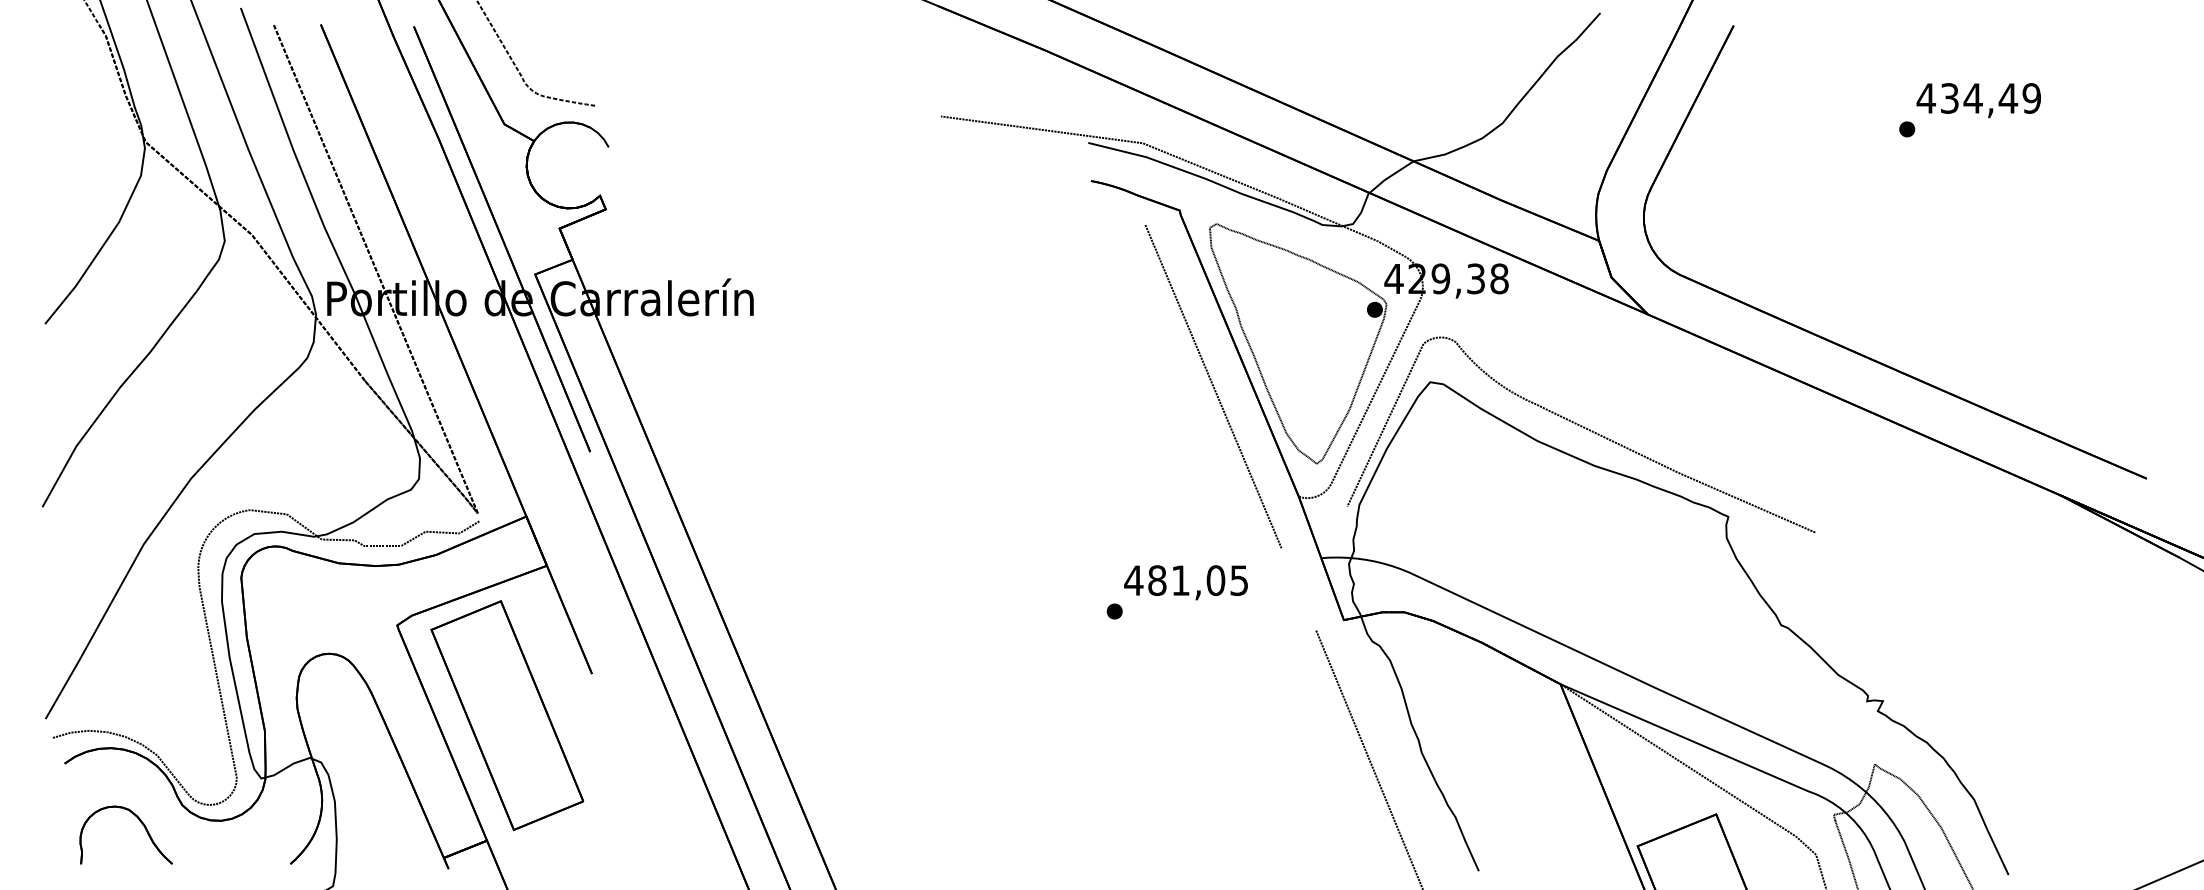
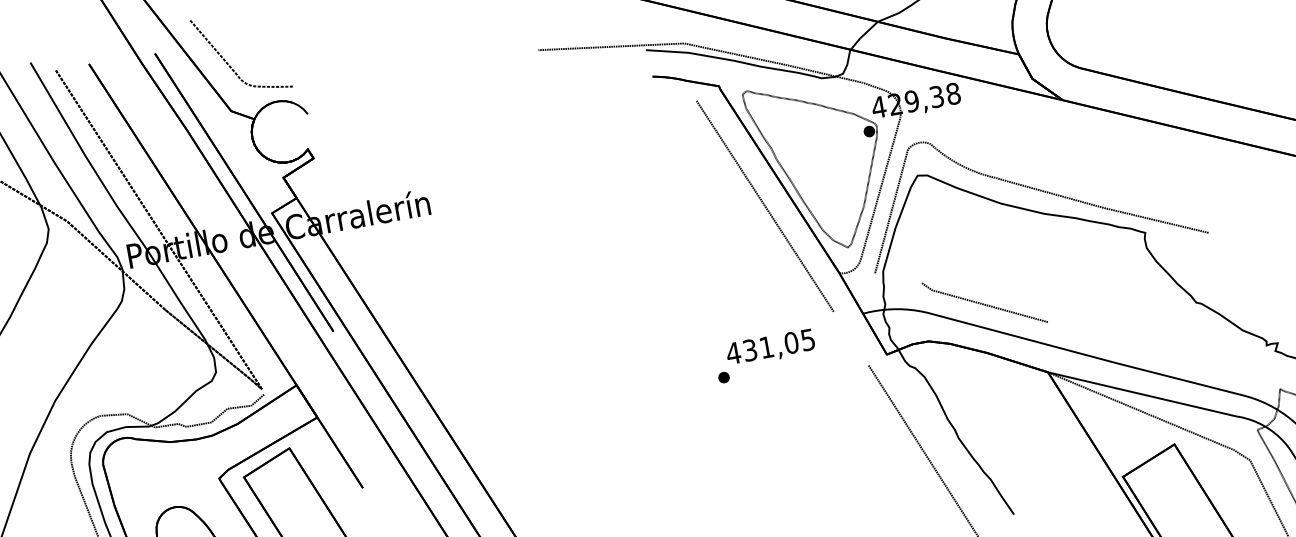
line: (1489, 574) -> (983, 303), added
text: (1157, 580) -> (750, 350), 481,05 -> 431,05

